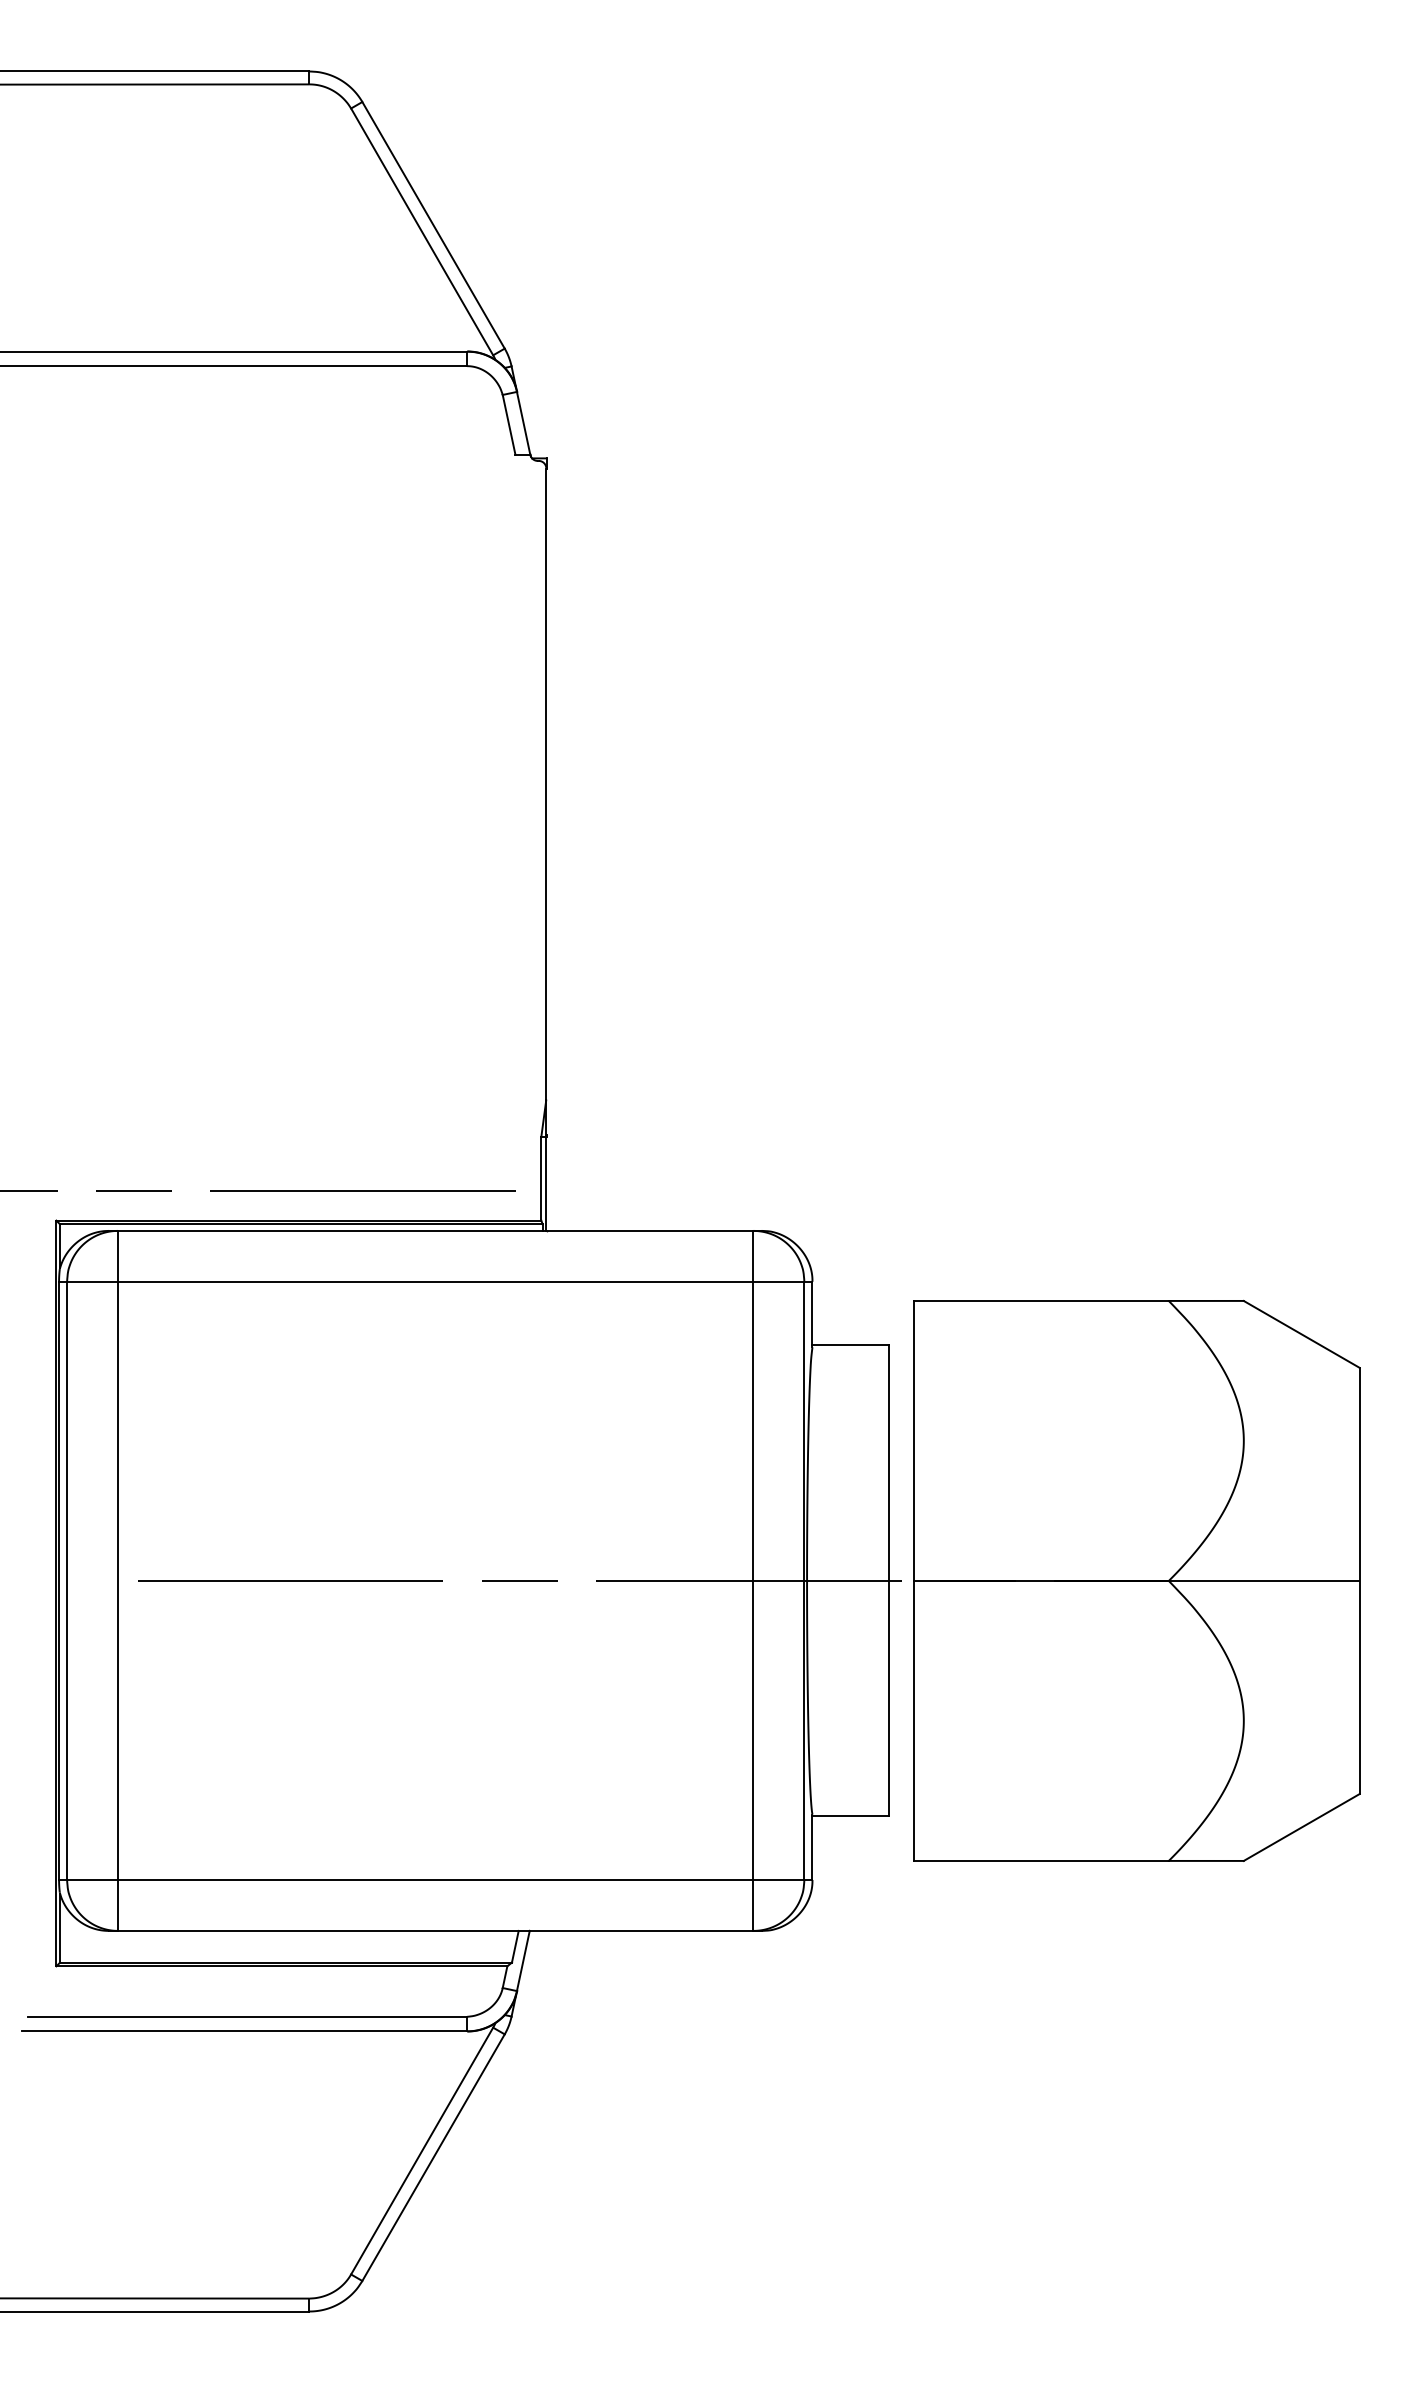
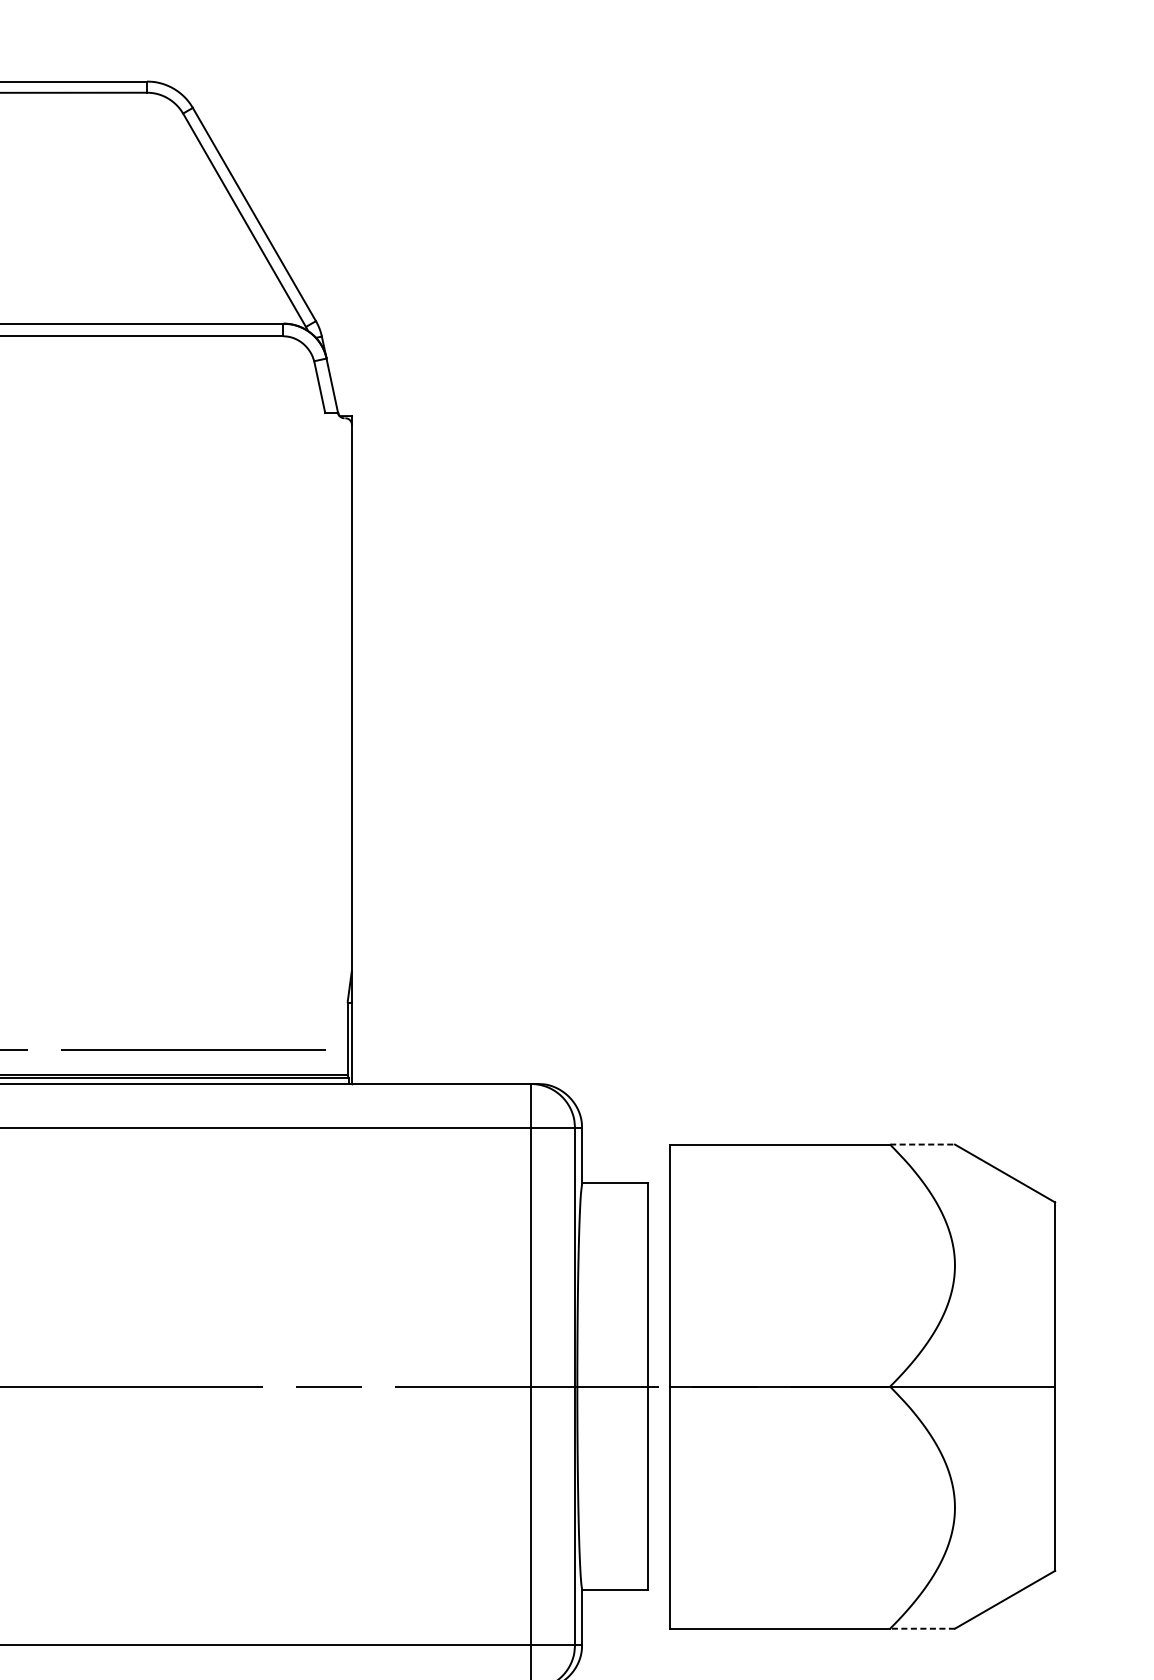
line: (1206, 1300) -> (922, 1144), solid -> dashed
line: (1205, 1860) -> (921, 1628), solid -> dashed

